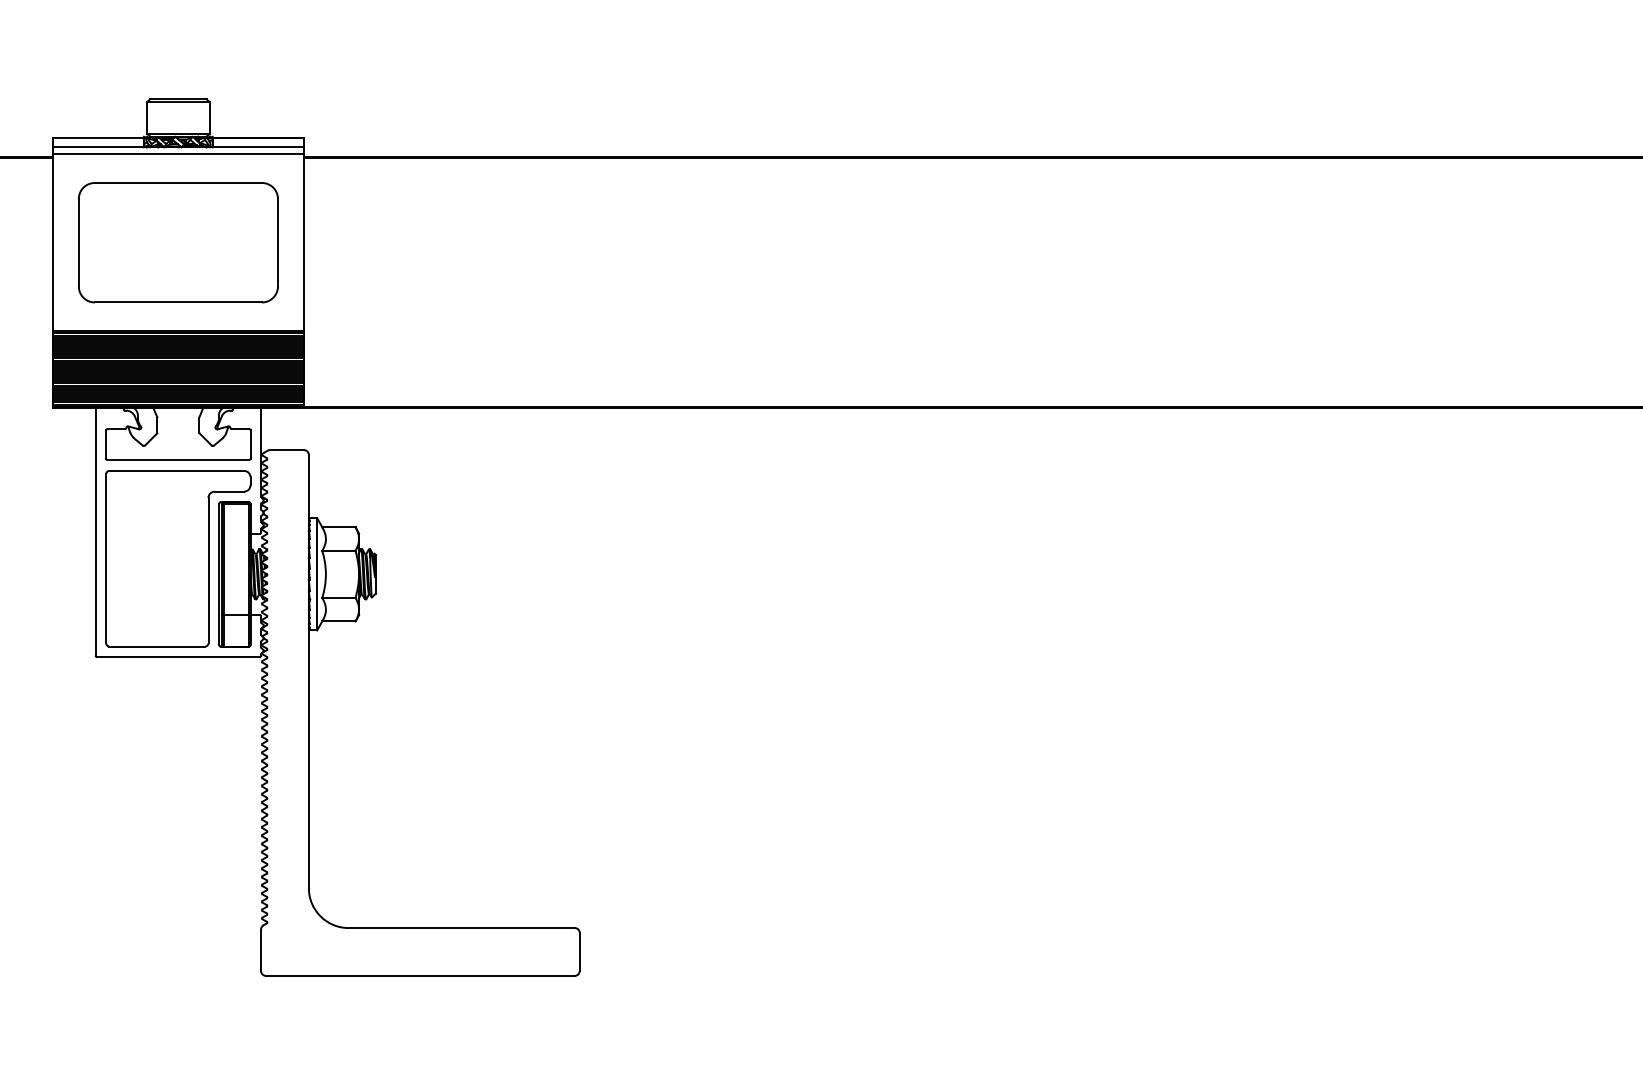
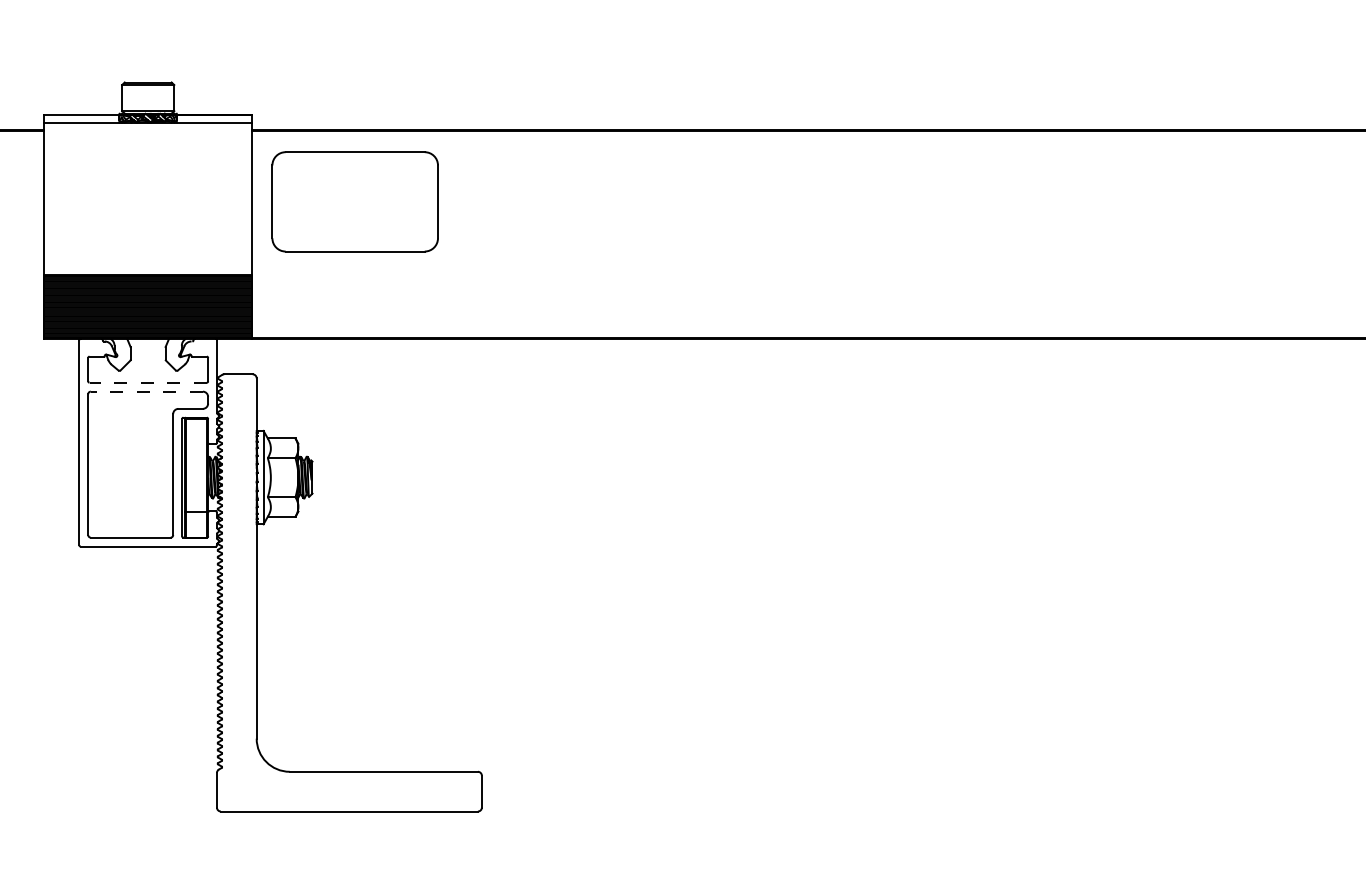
line: (177, 153) -> (147, 127), removed
part: (177, 242) -> (354, 201), moved
line: (178, 459) -> (148, 382), solid -> dashed
line: (176, 470) -> (146, 391), solid -> dashed

